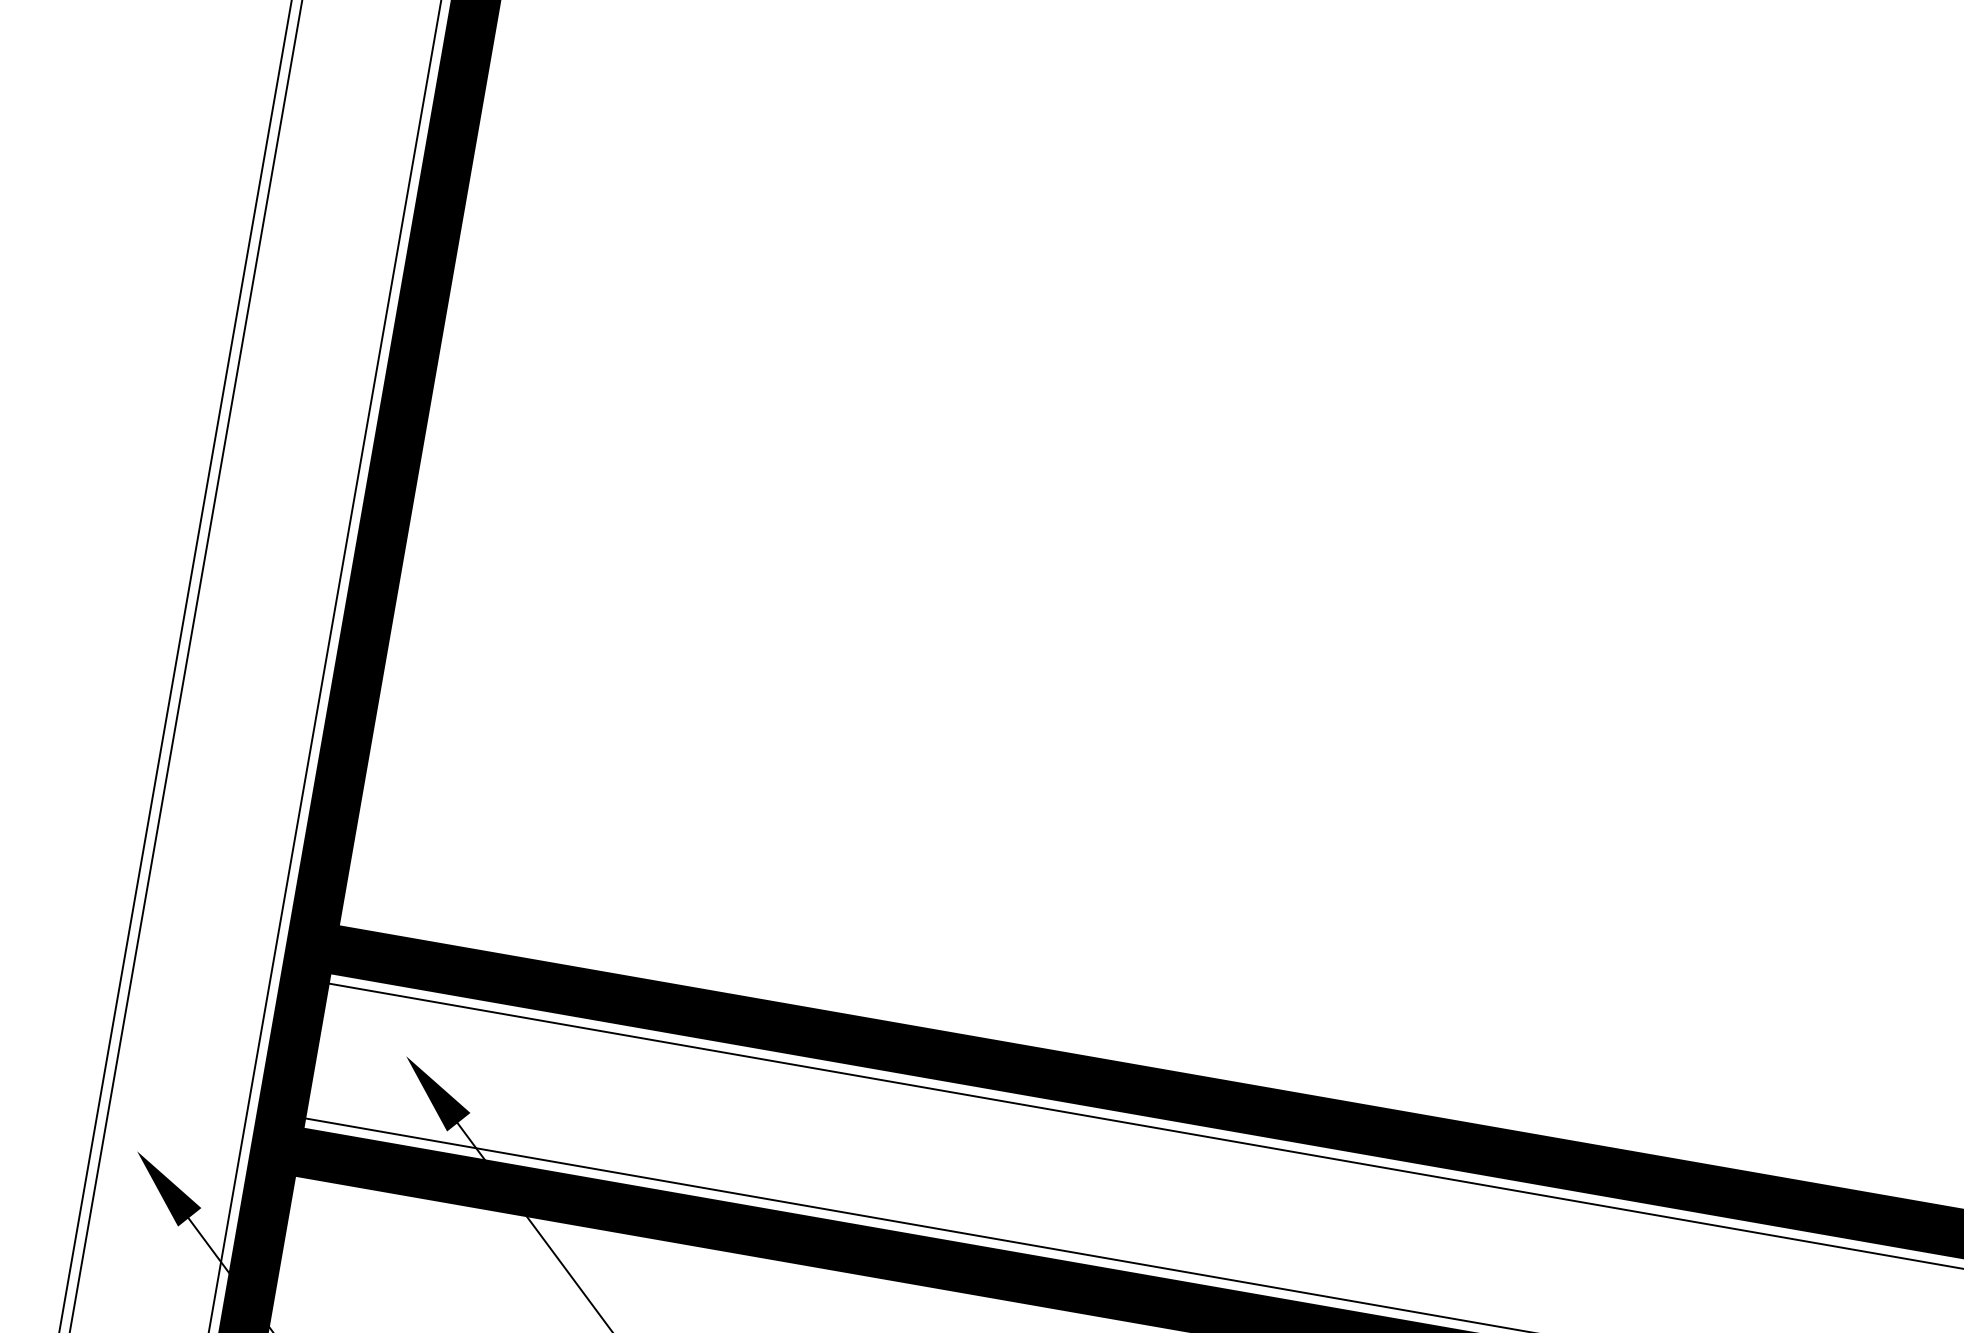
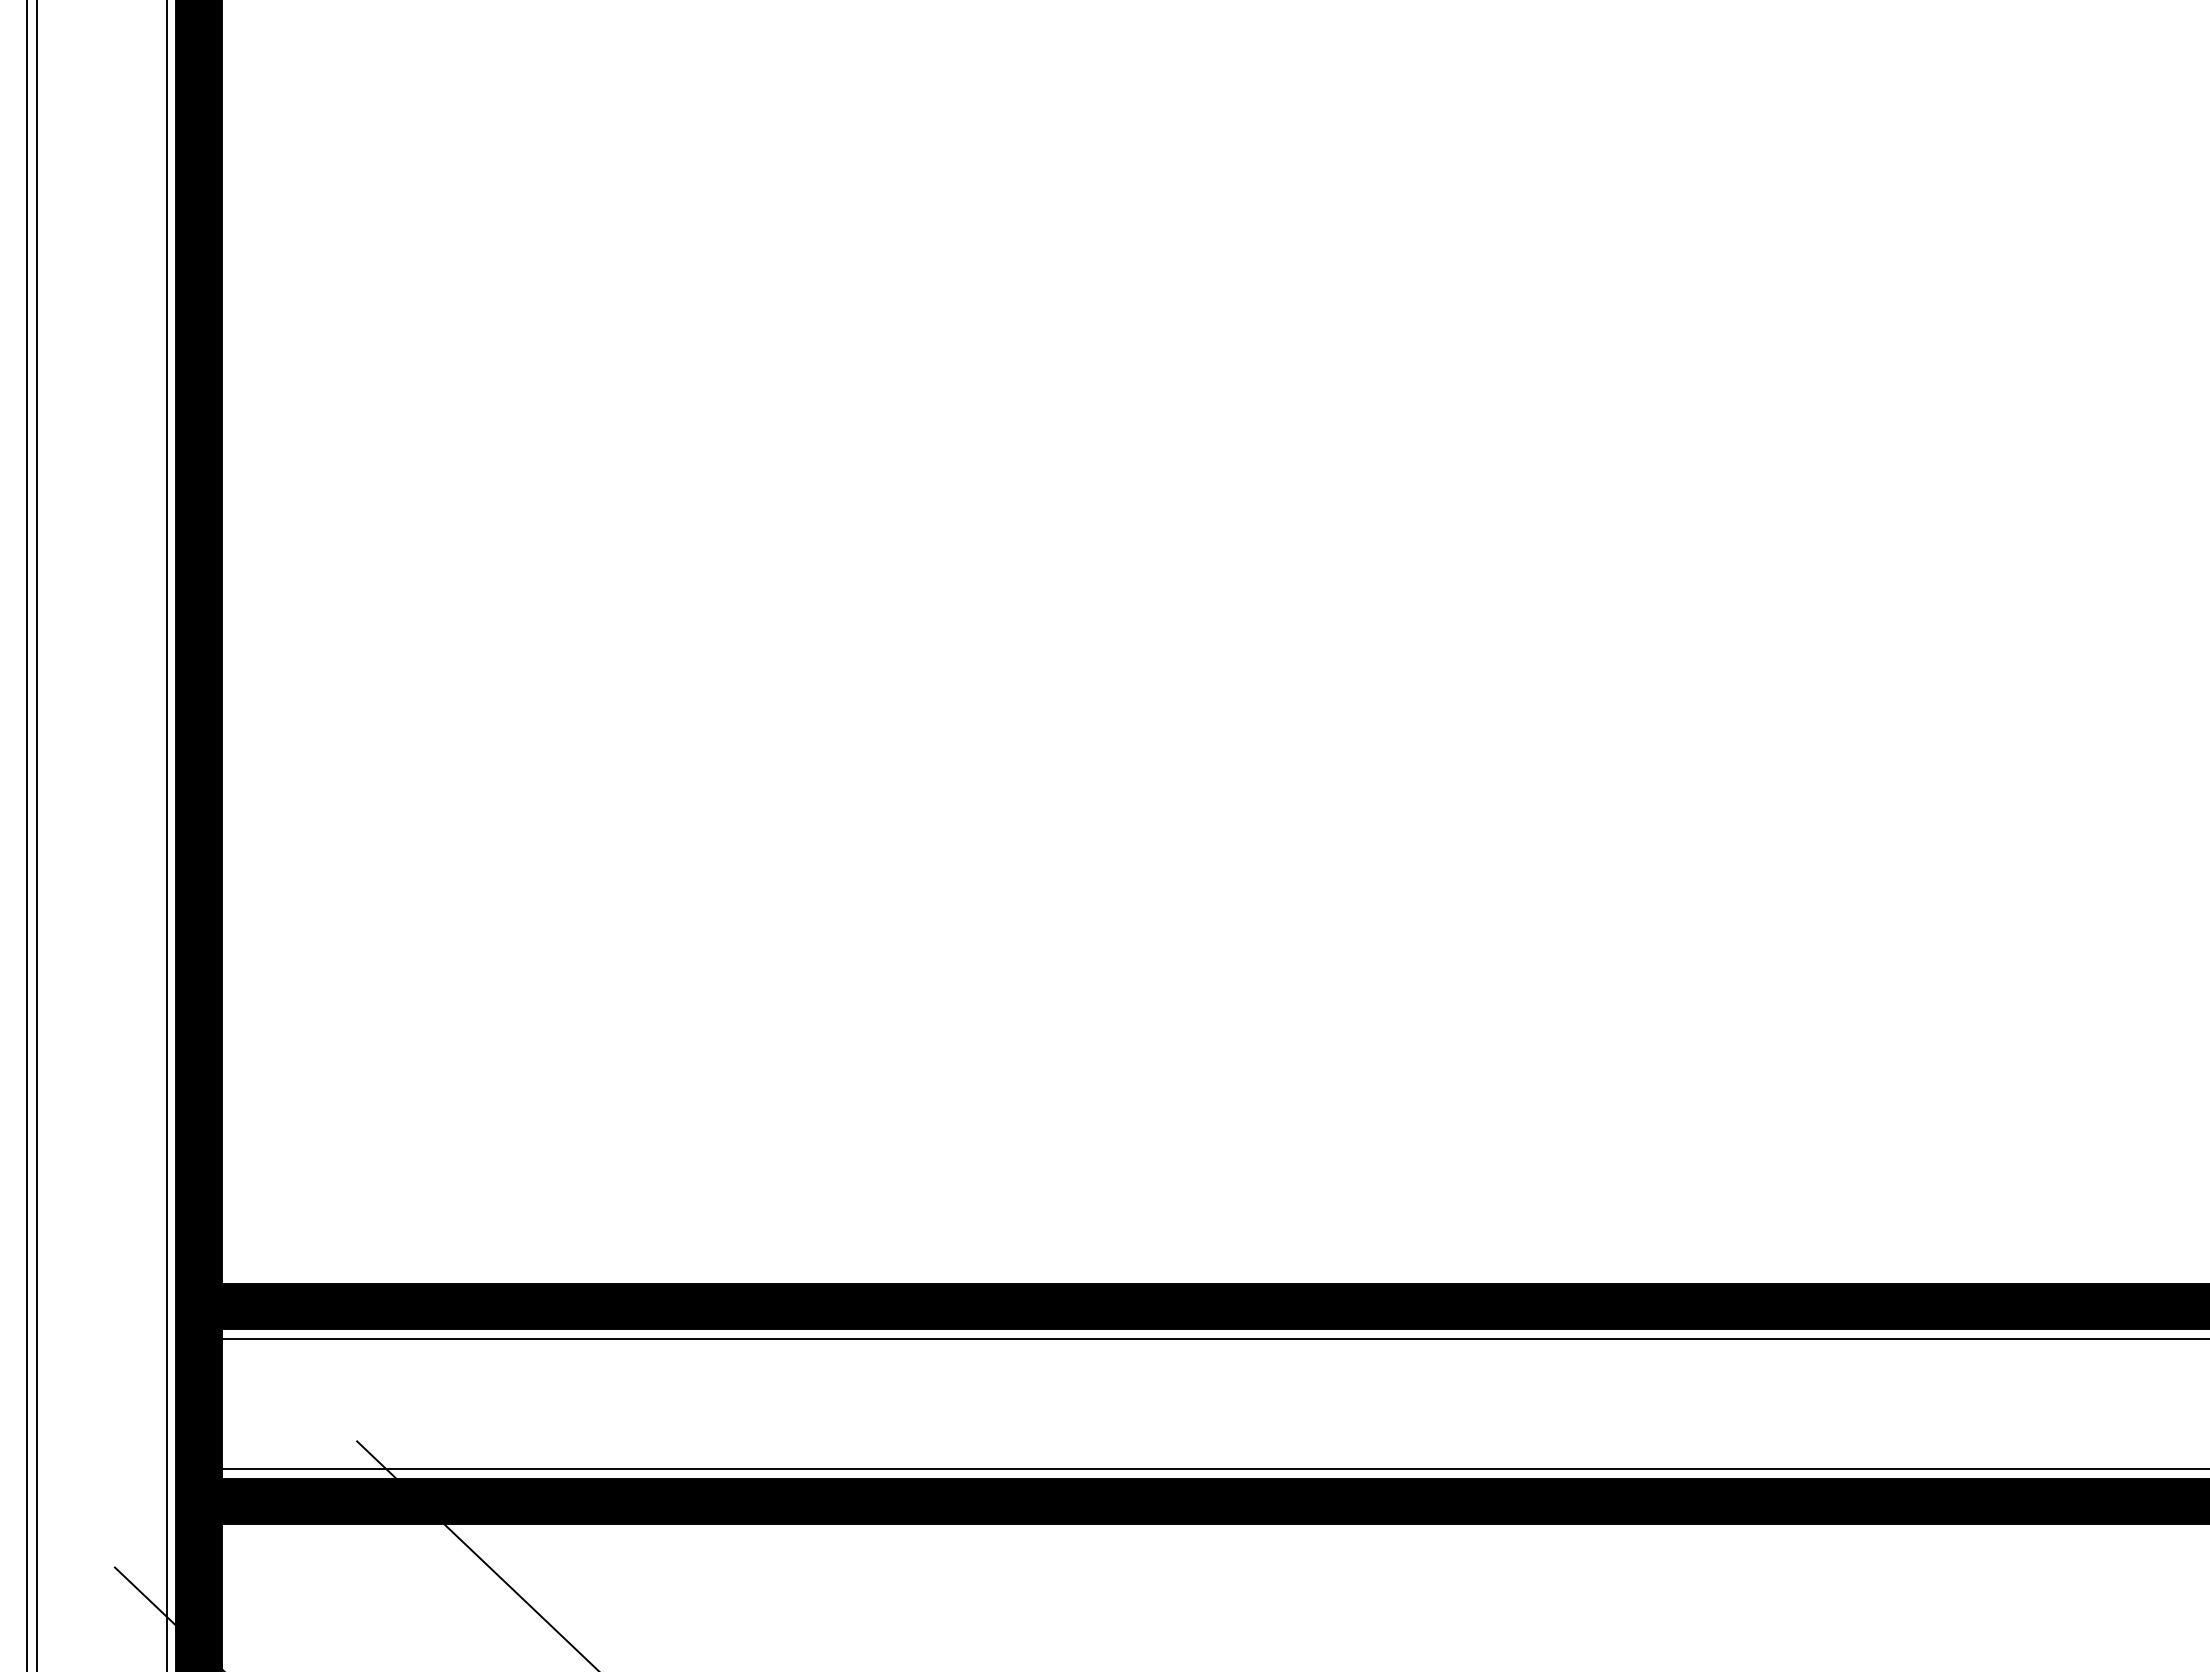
fill: (435, 1094) -> (339, 1425), removed
fill: (167, 1190) -> (104, 1558), removed

